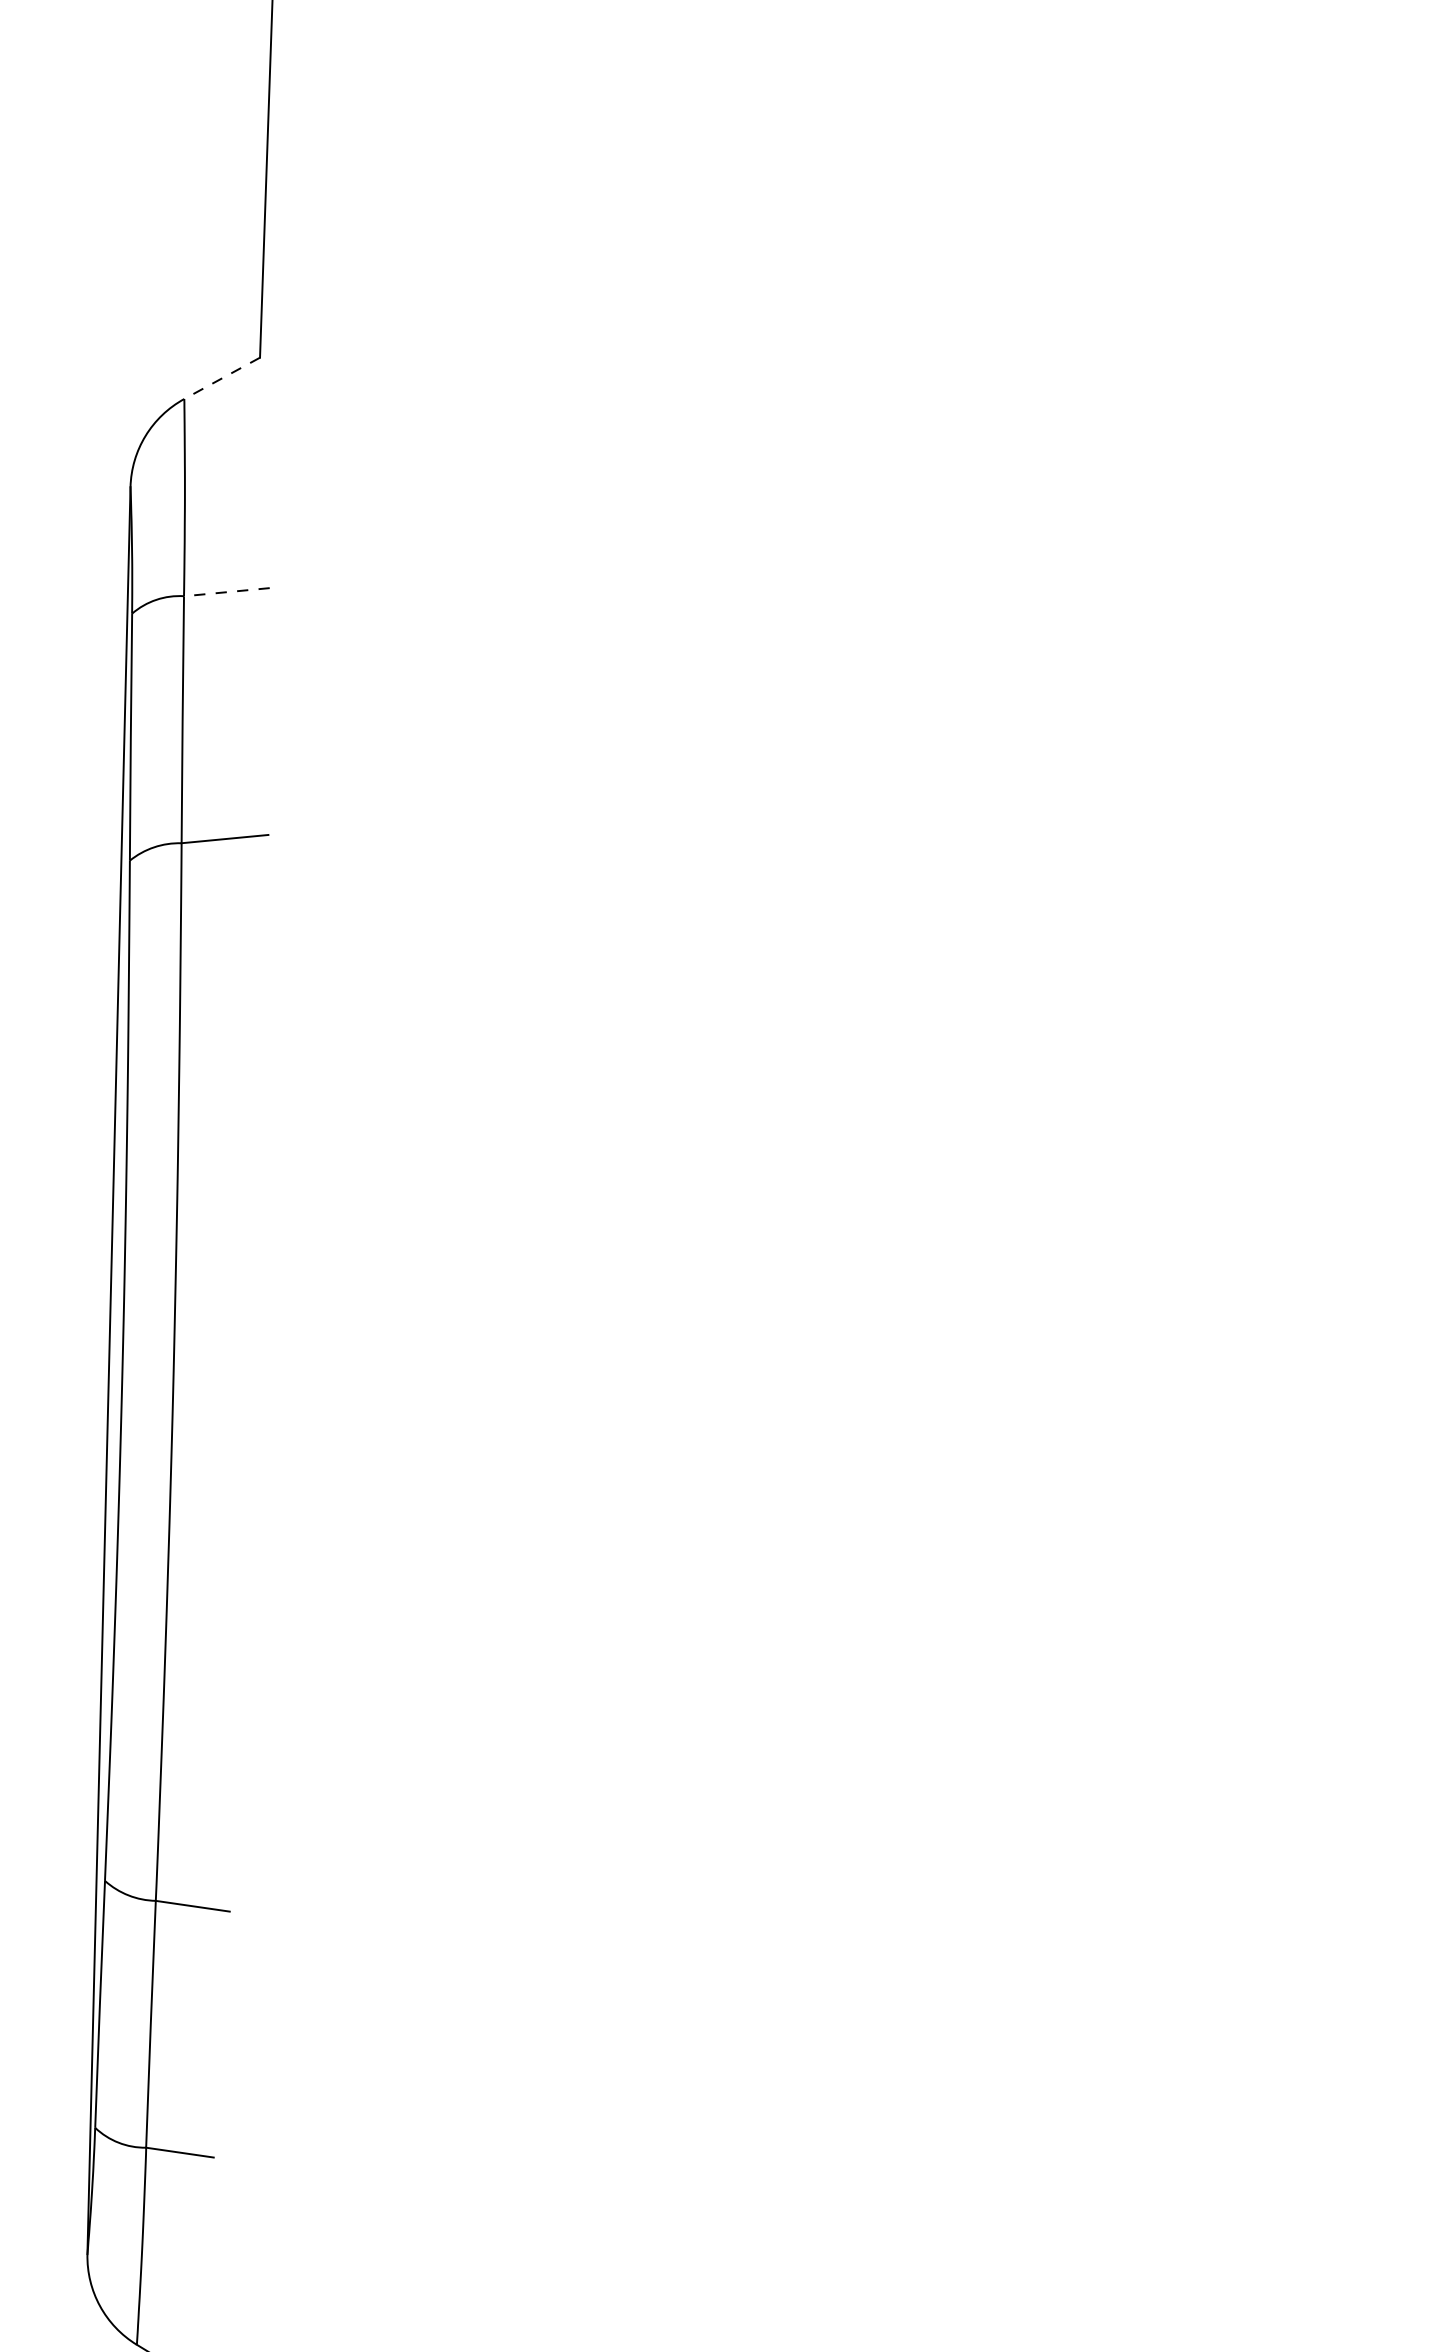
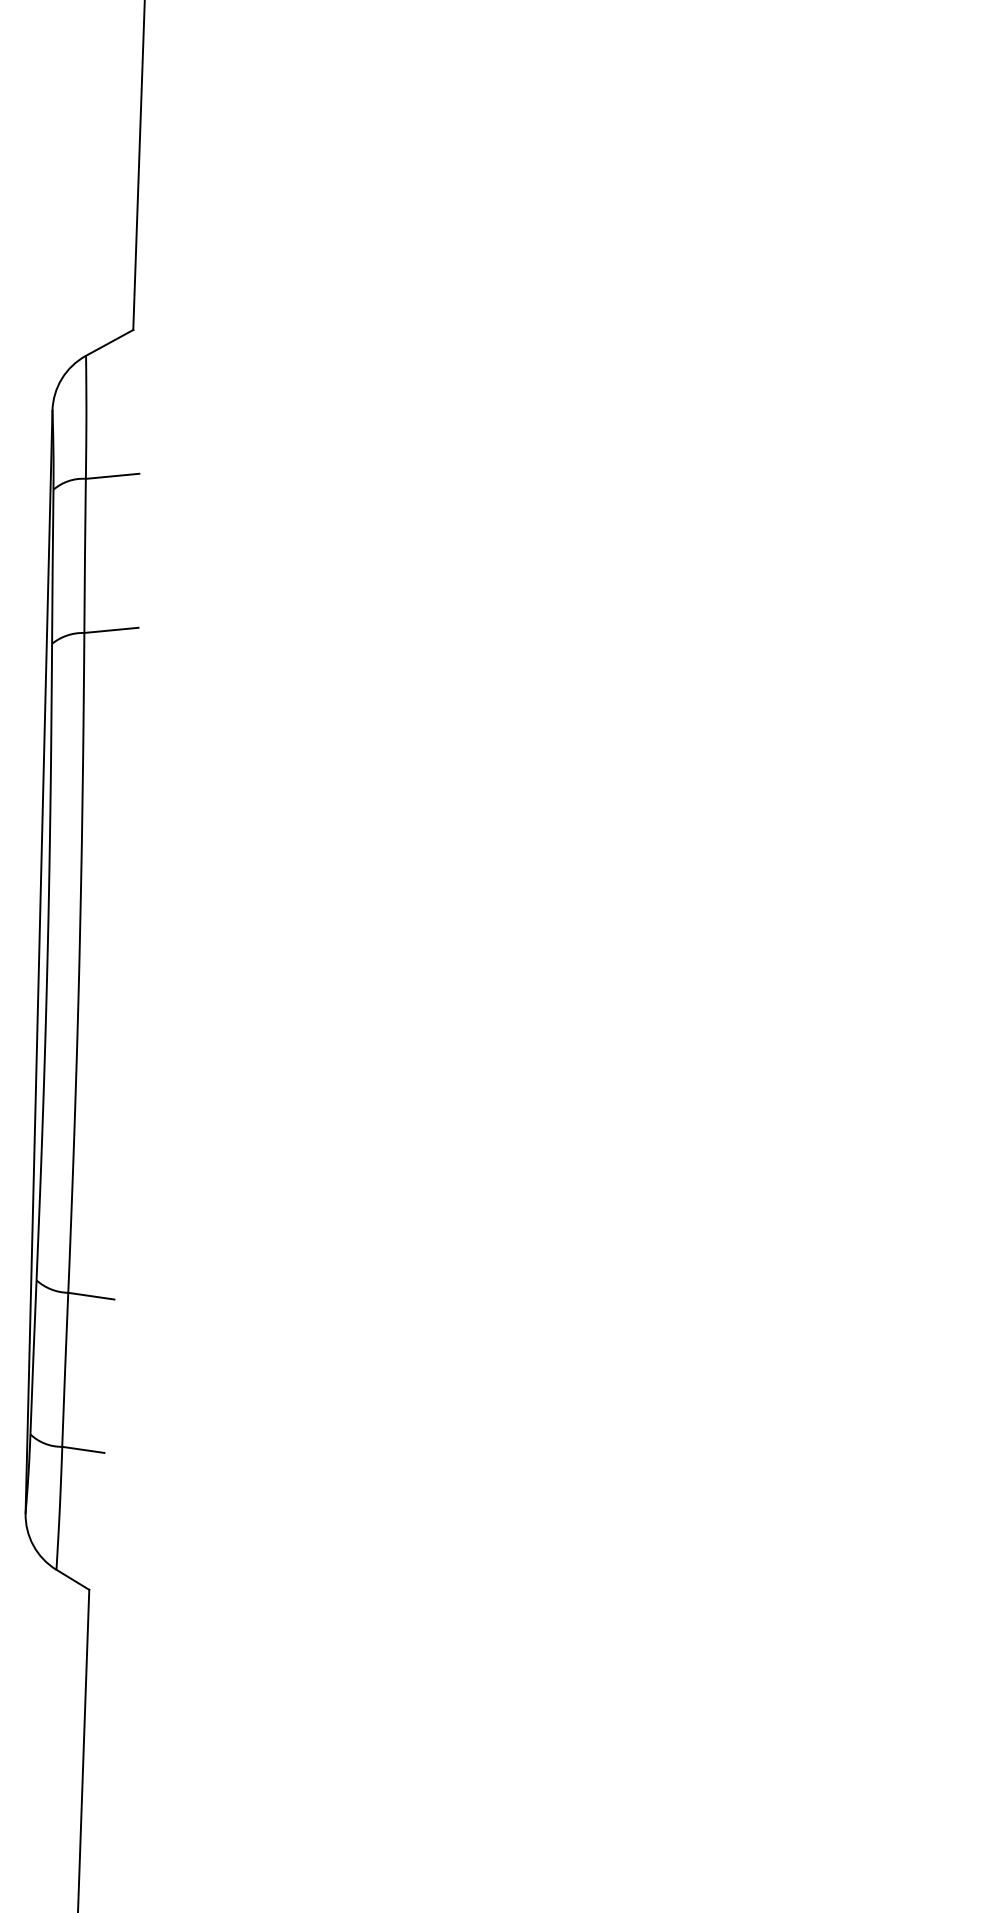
line: (221, 377) -> (109, 342), dashed -> solid
line: (226, 592) -> (112, 476), dashed -> solid

